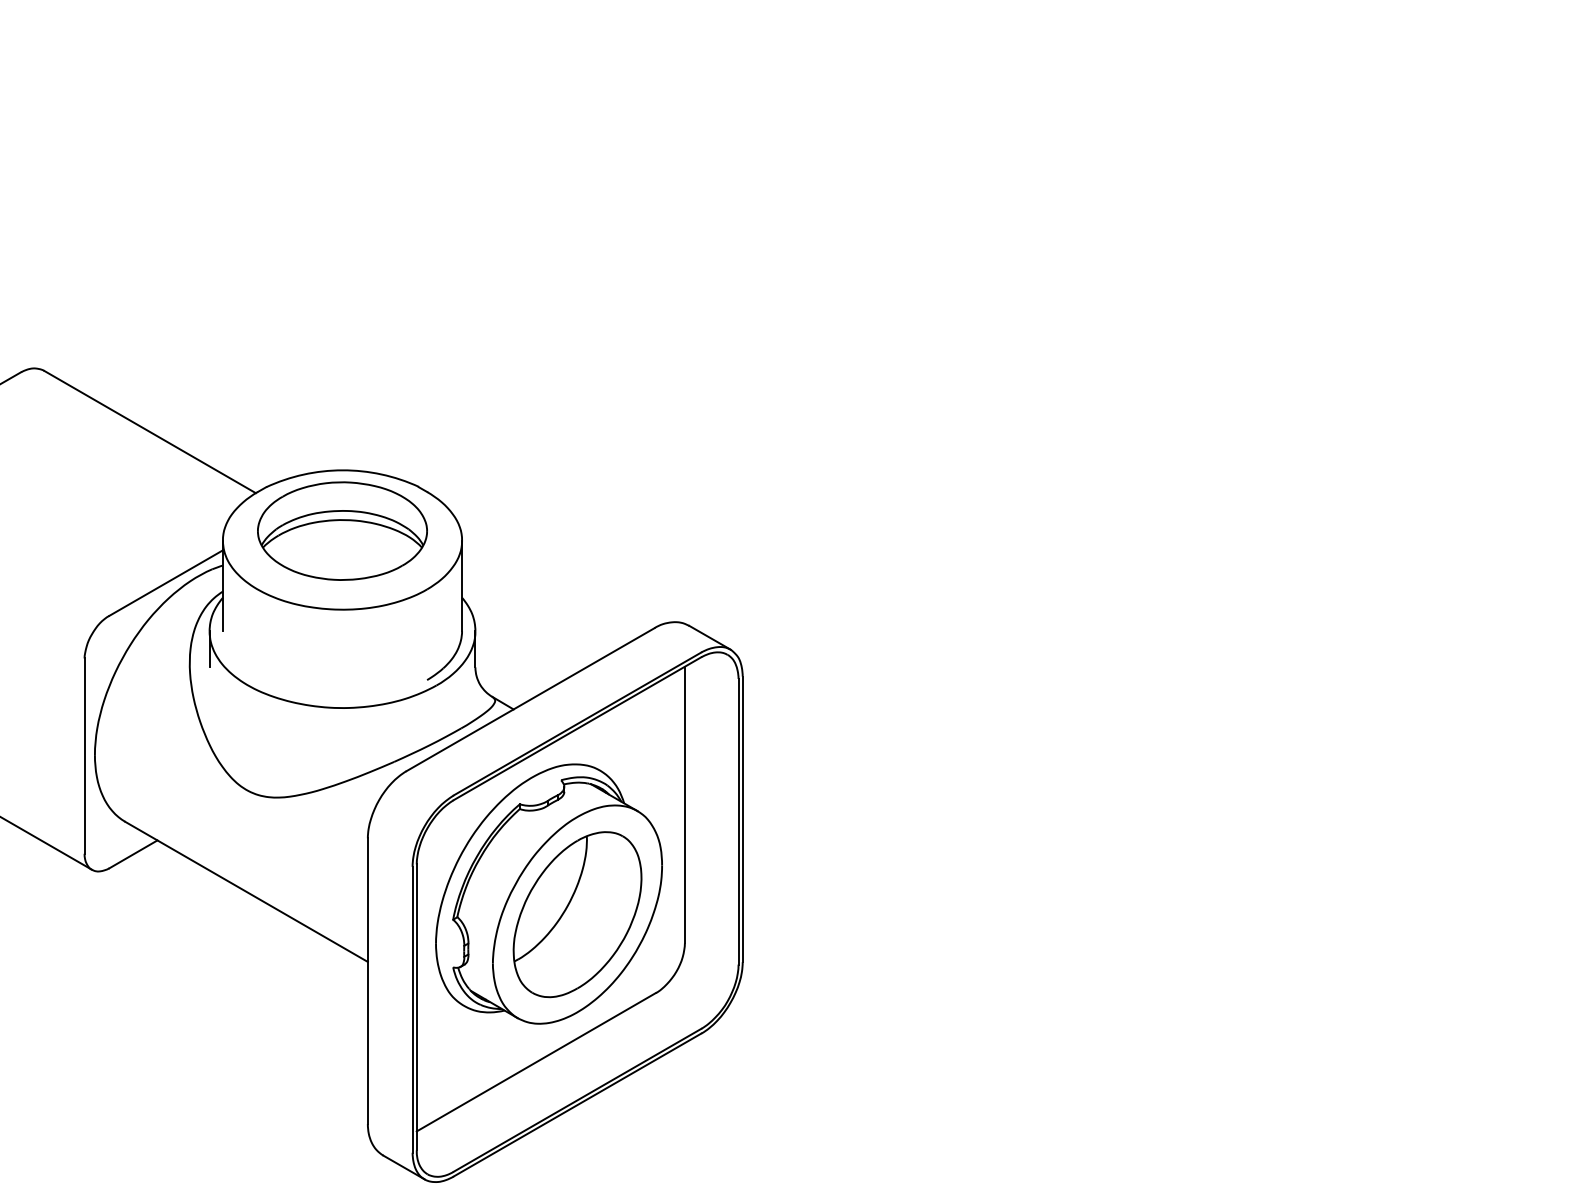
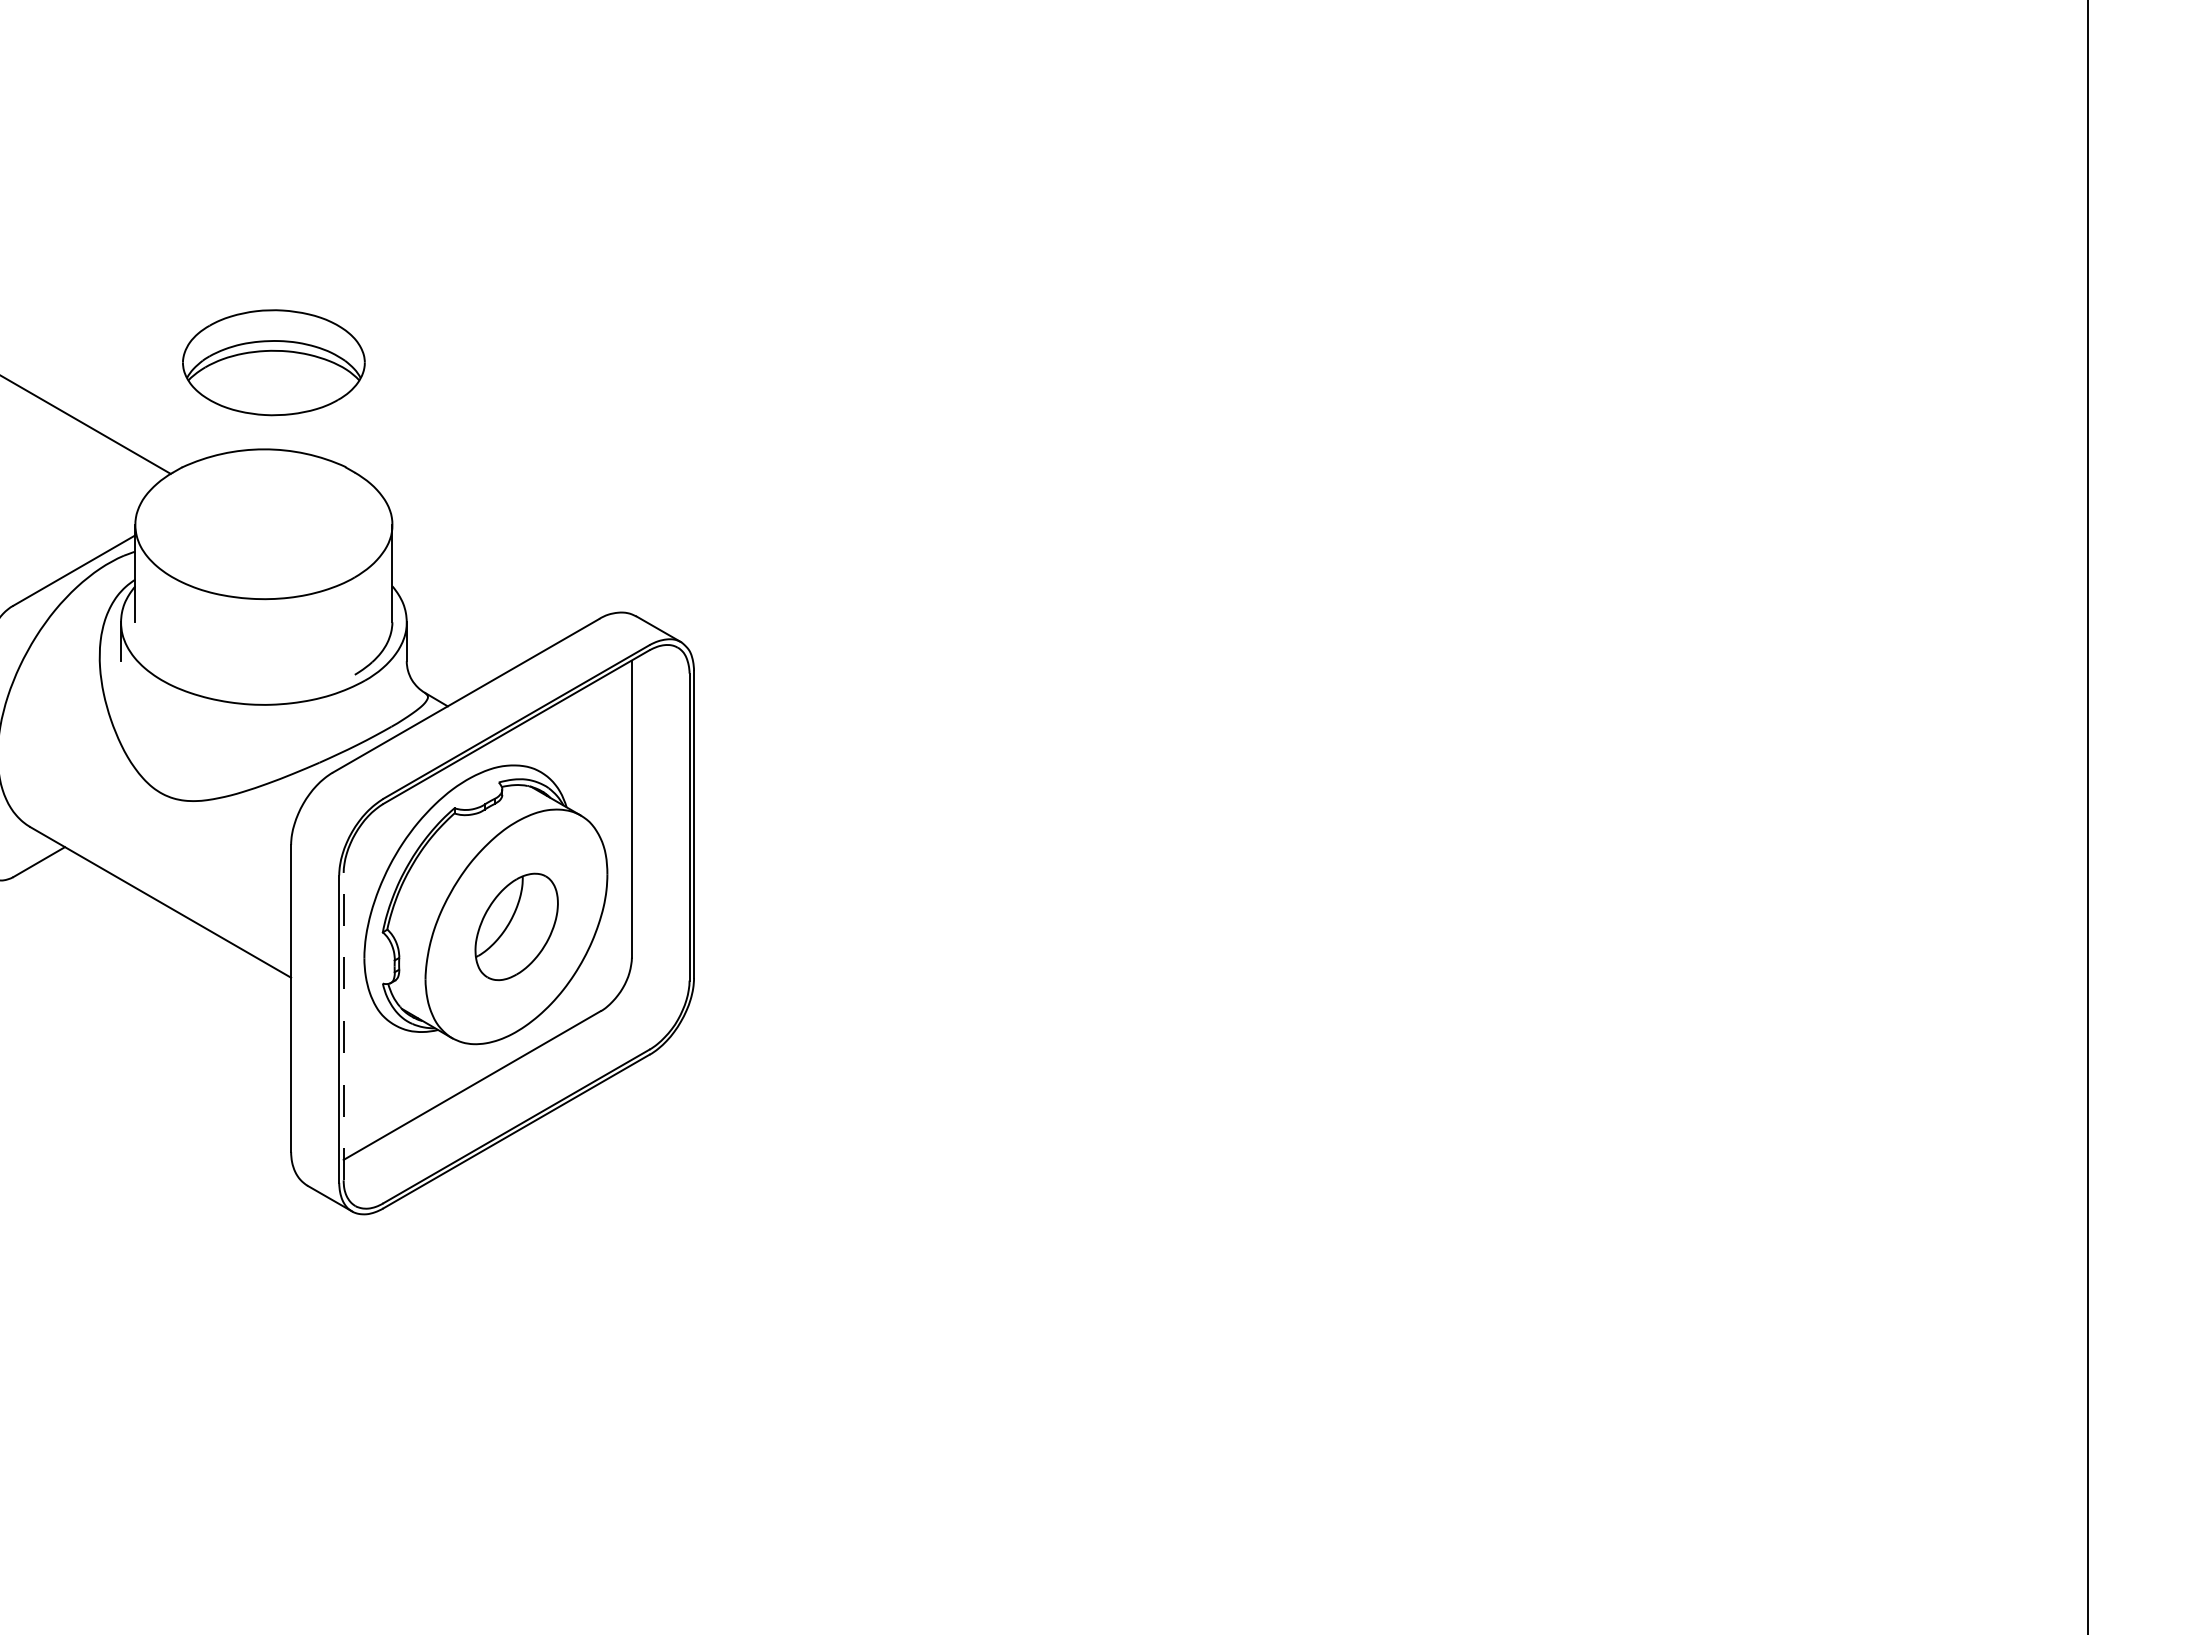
part: (342, 530) -> (273, 362), moved
part: (577, 914) -> (516, 926), size x0.6
line: (416, 1007) -> (343, 1026), solid -> dashed

